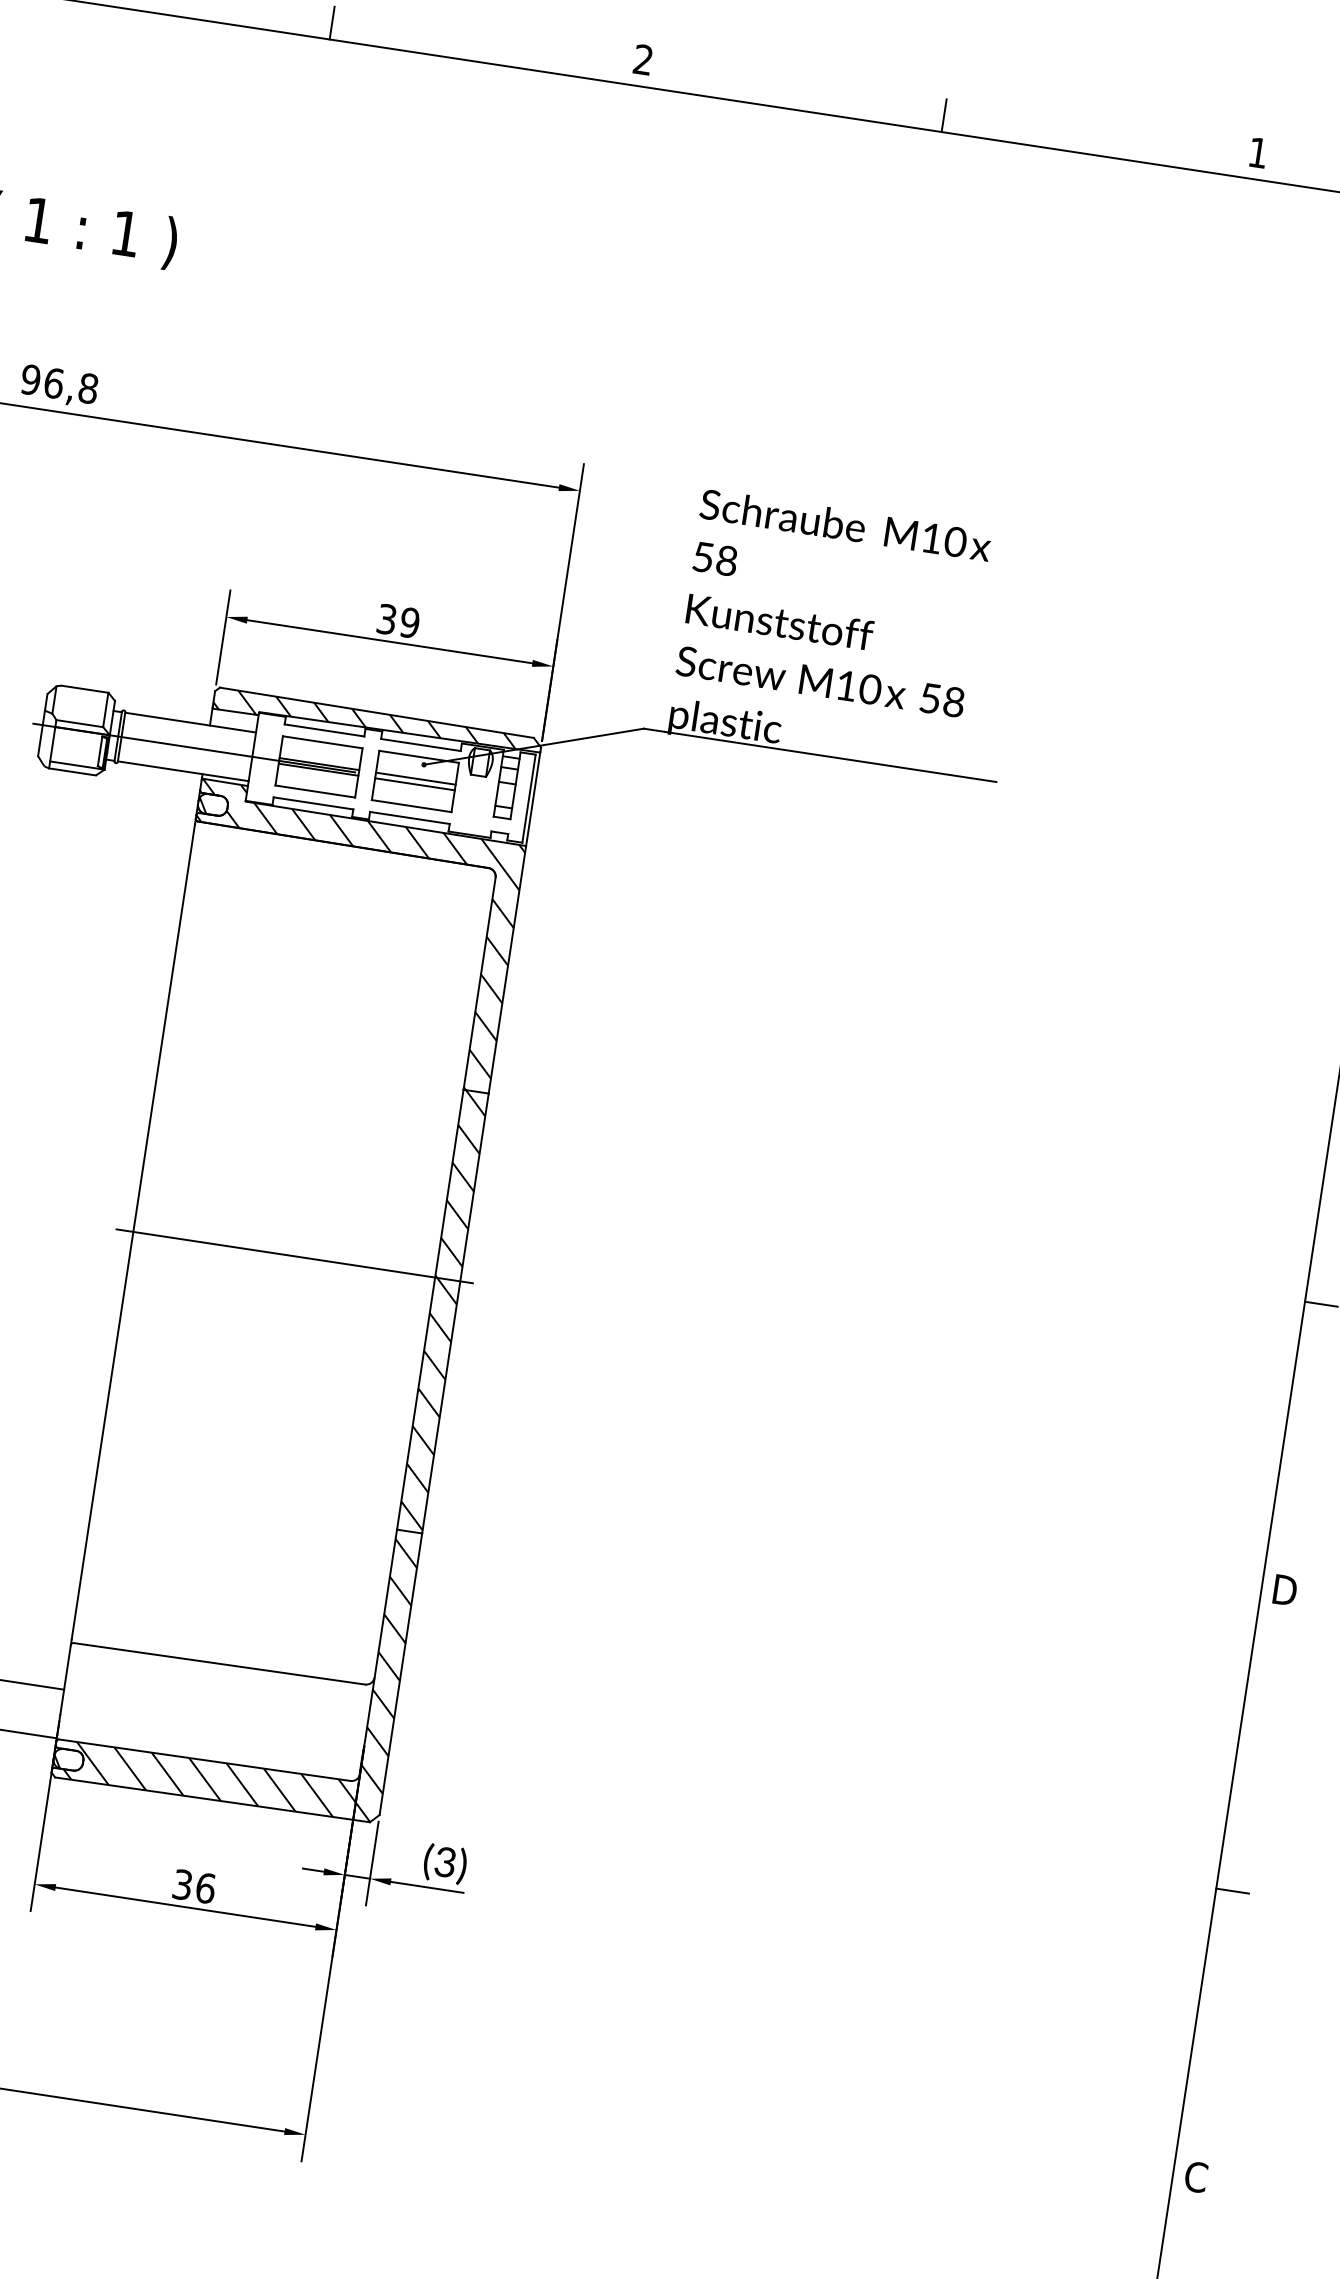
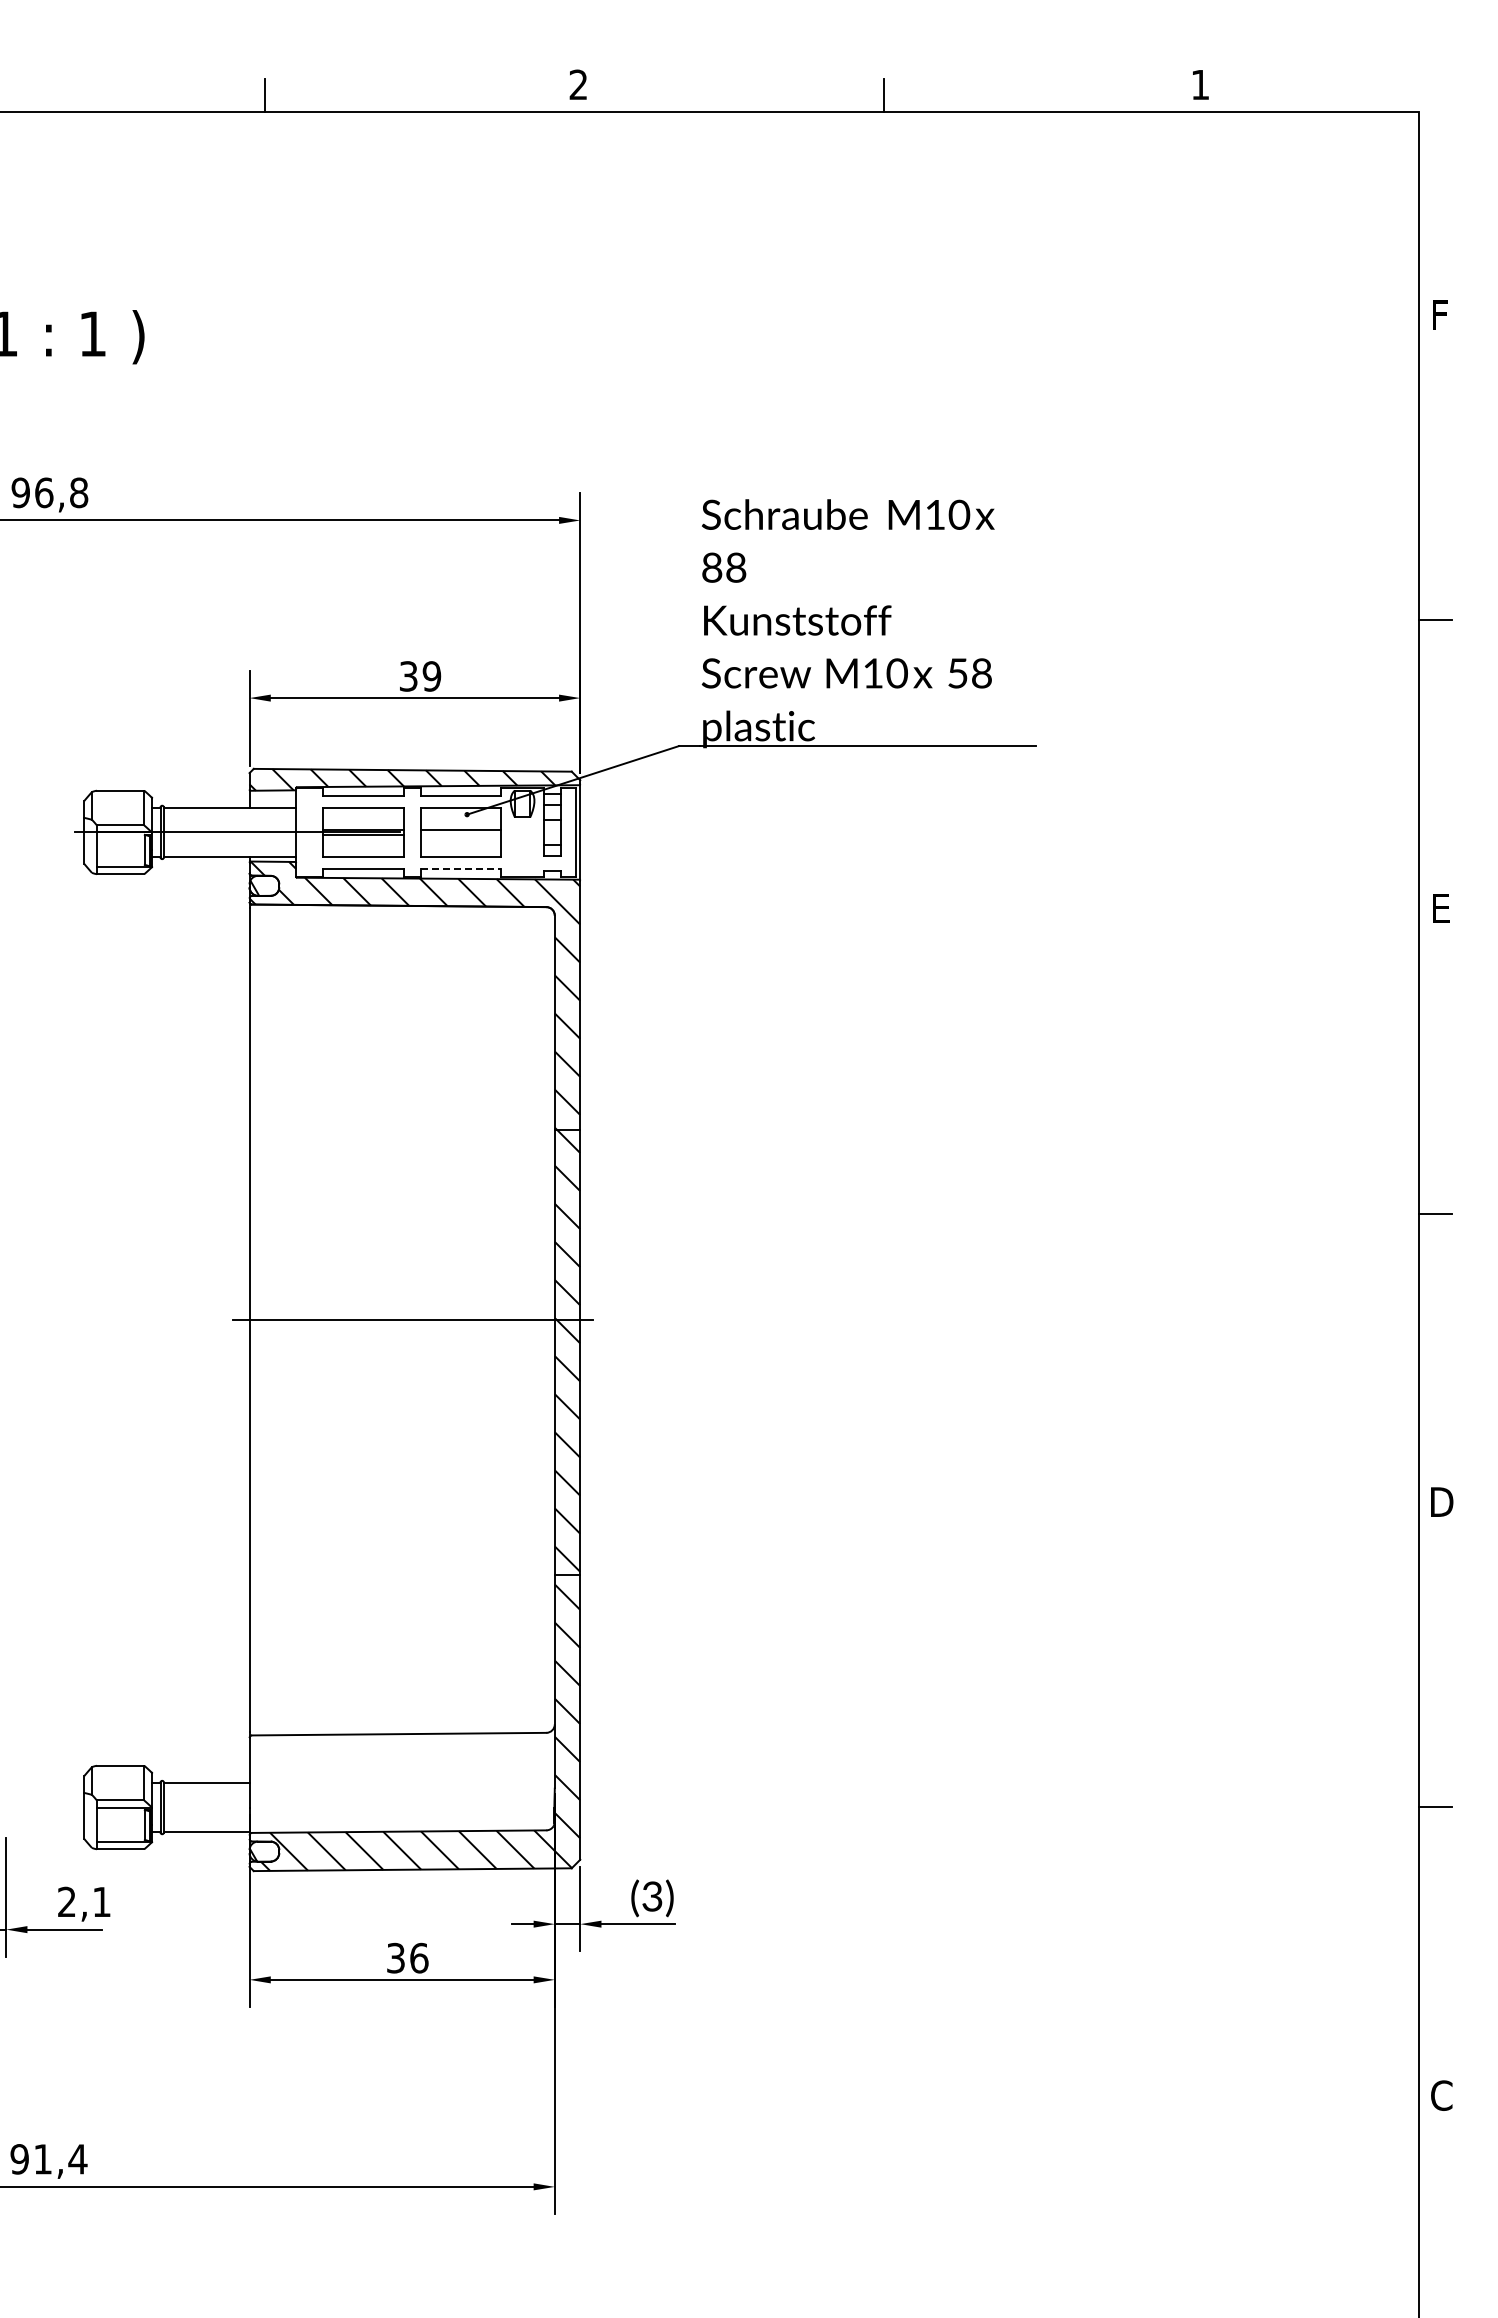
text: (703, 557) -> (712, 567), 58 -> 88
line: (414, 784) -> (460, 835), removed
line: (410, 818) -> (461, 869), solid -> dashed

